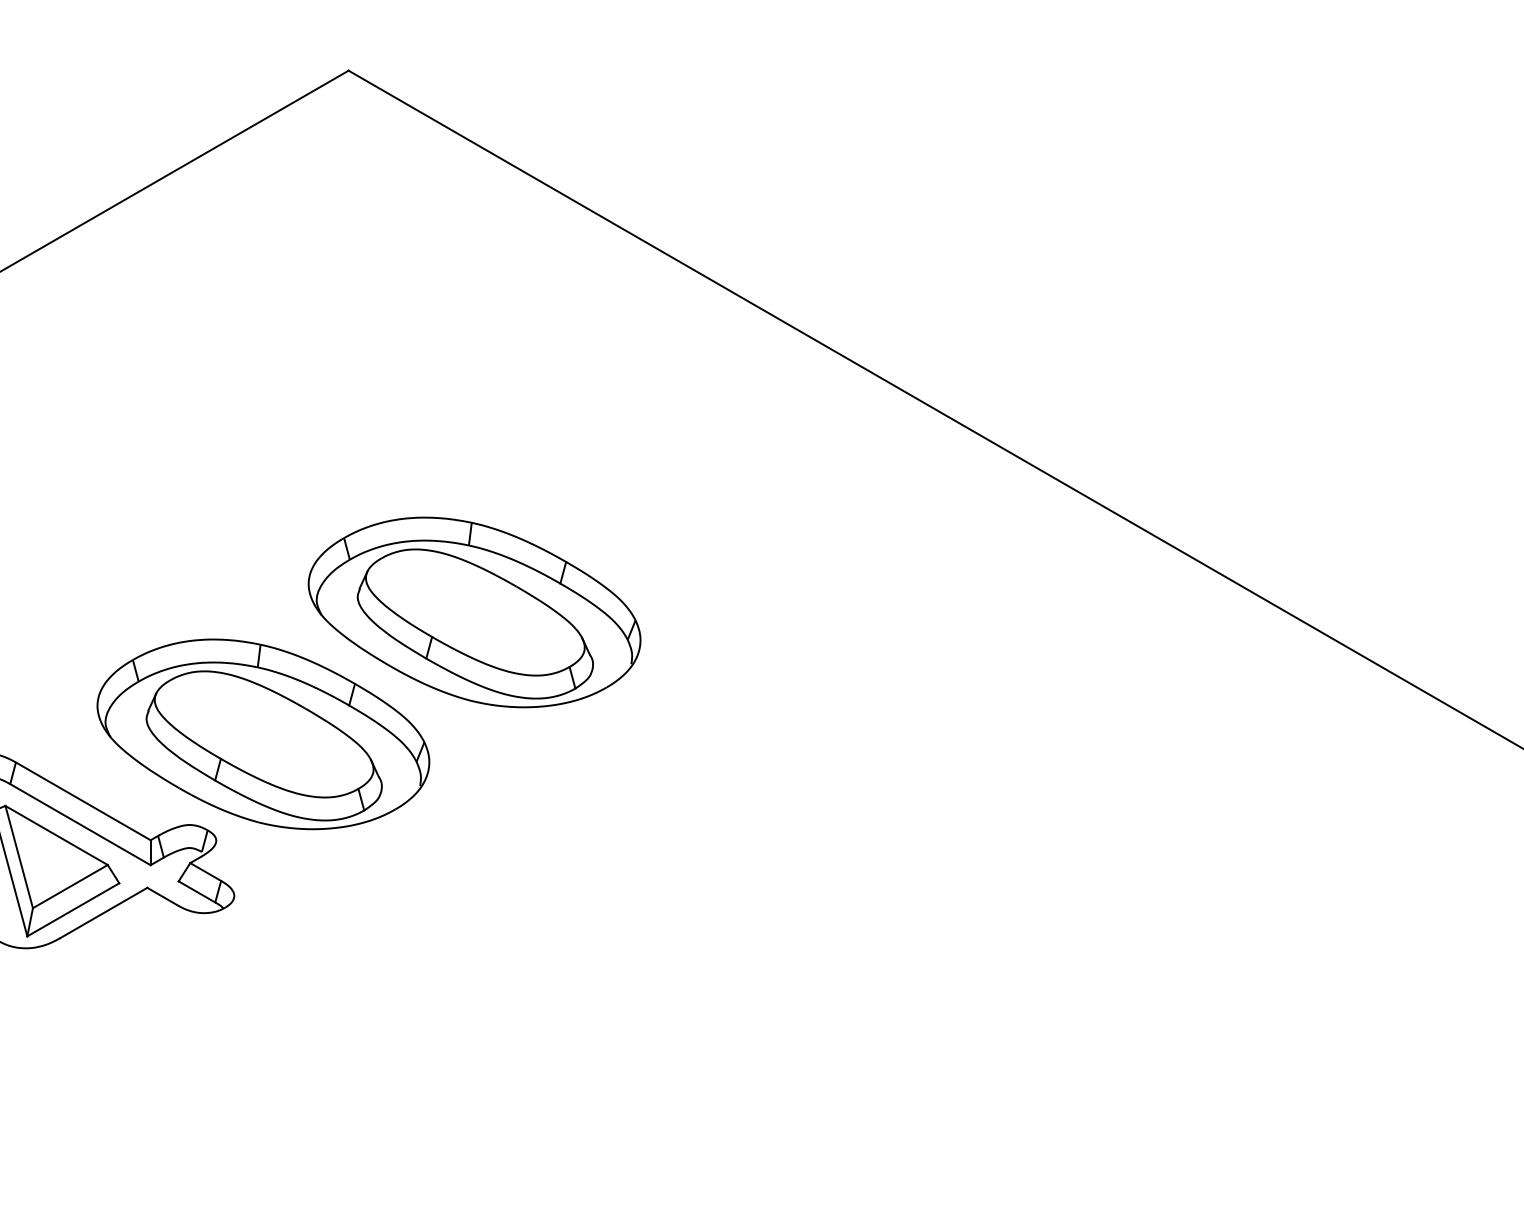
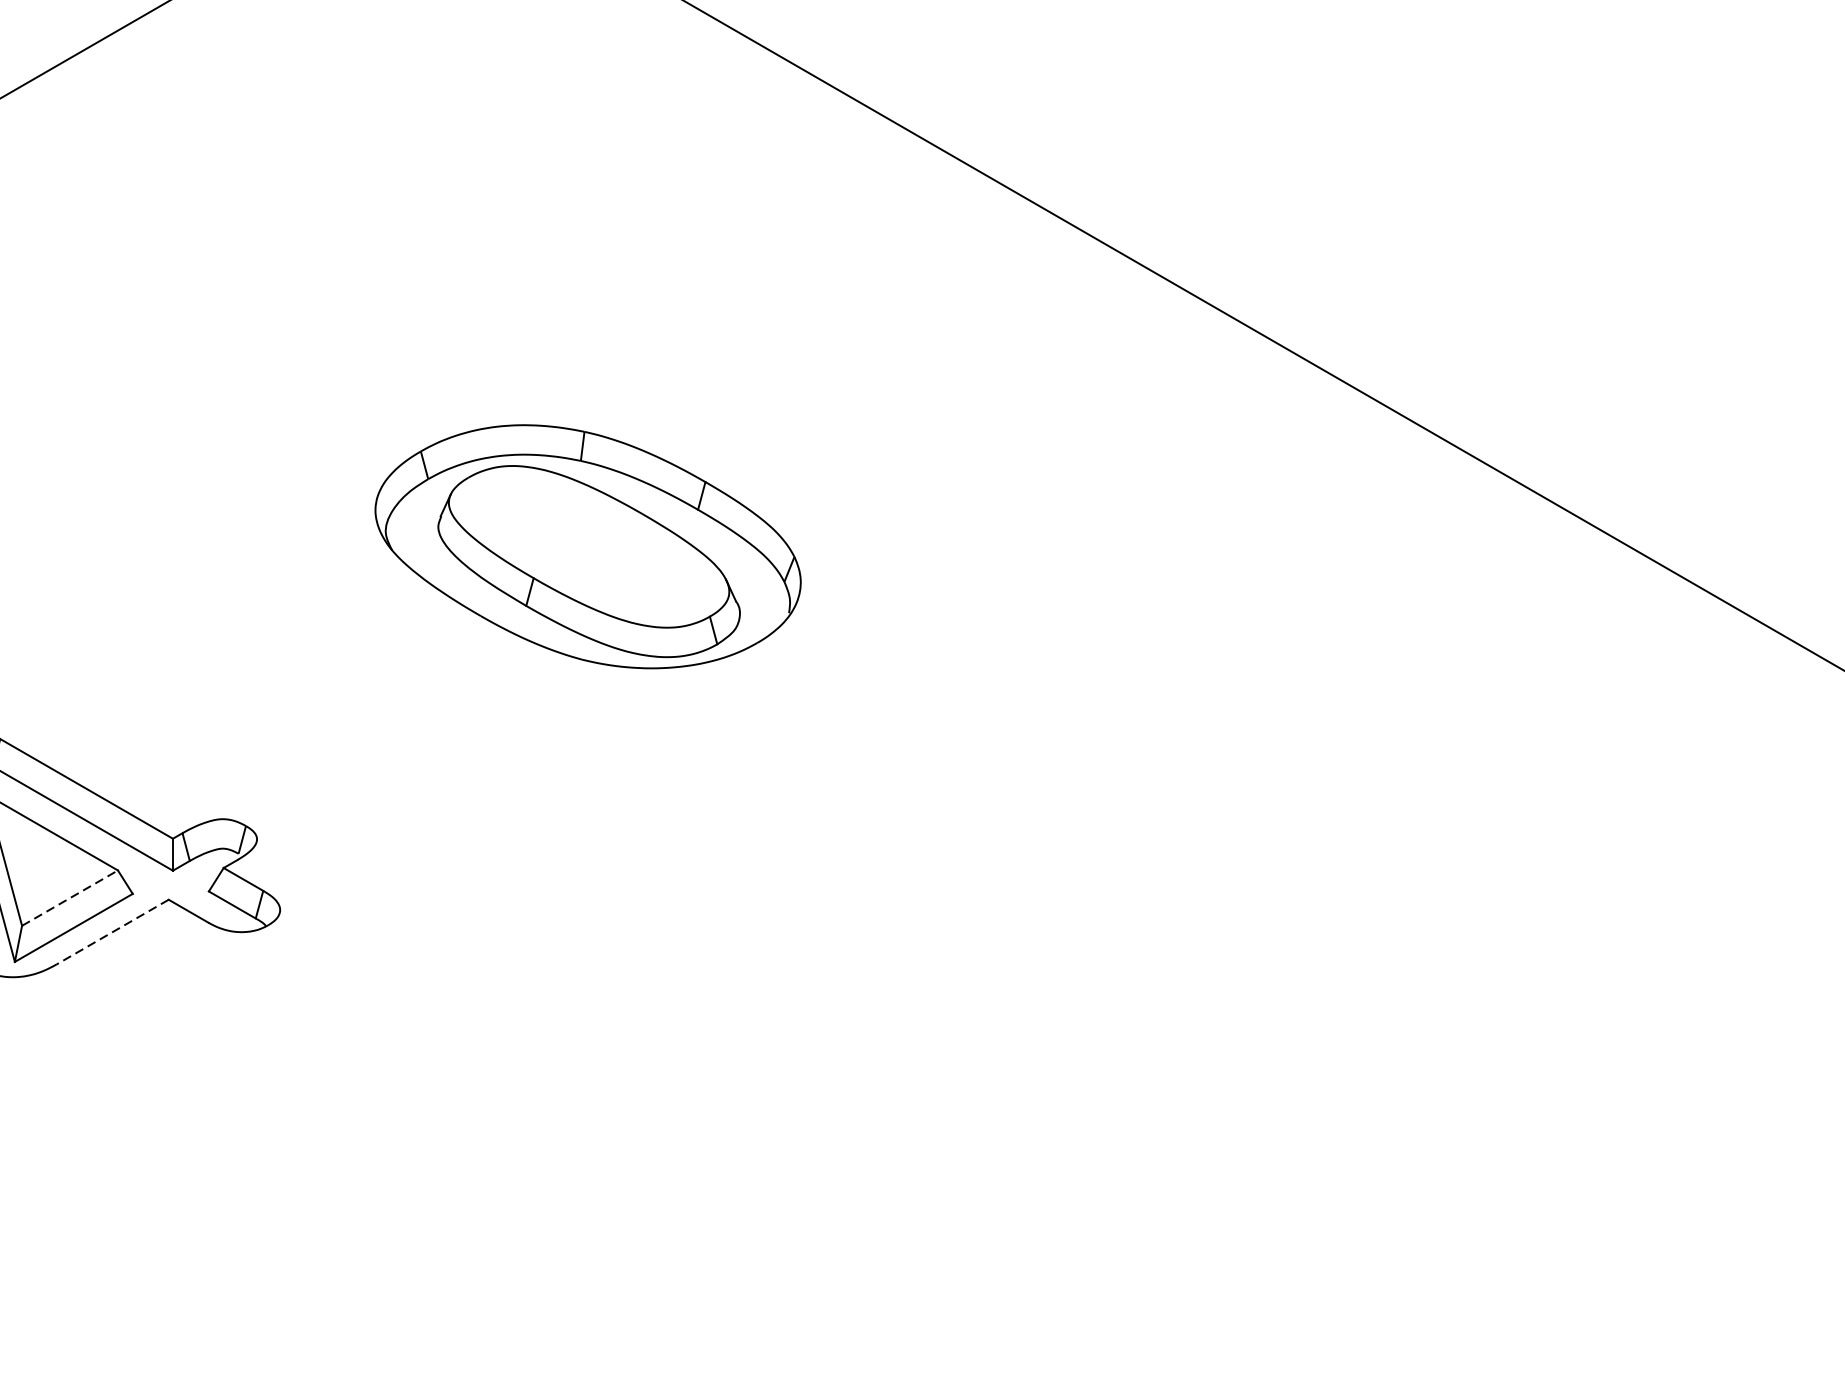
part: (263, 734) -> (317, 703), removed
line: (70, 886) -> (70, 898), solid -> dashed
line: (103, 913) -> (112, 932), solid -> dashed

